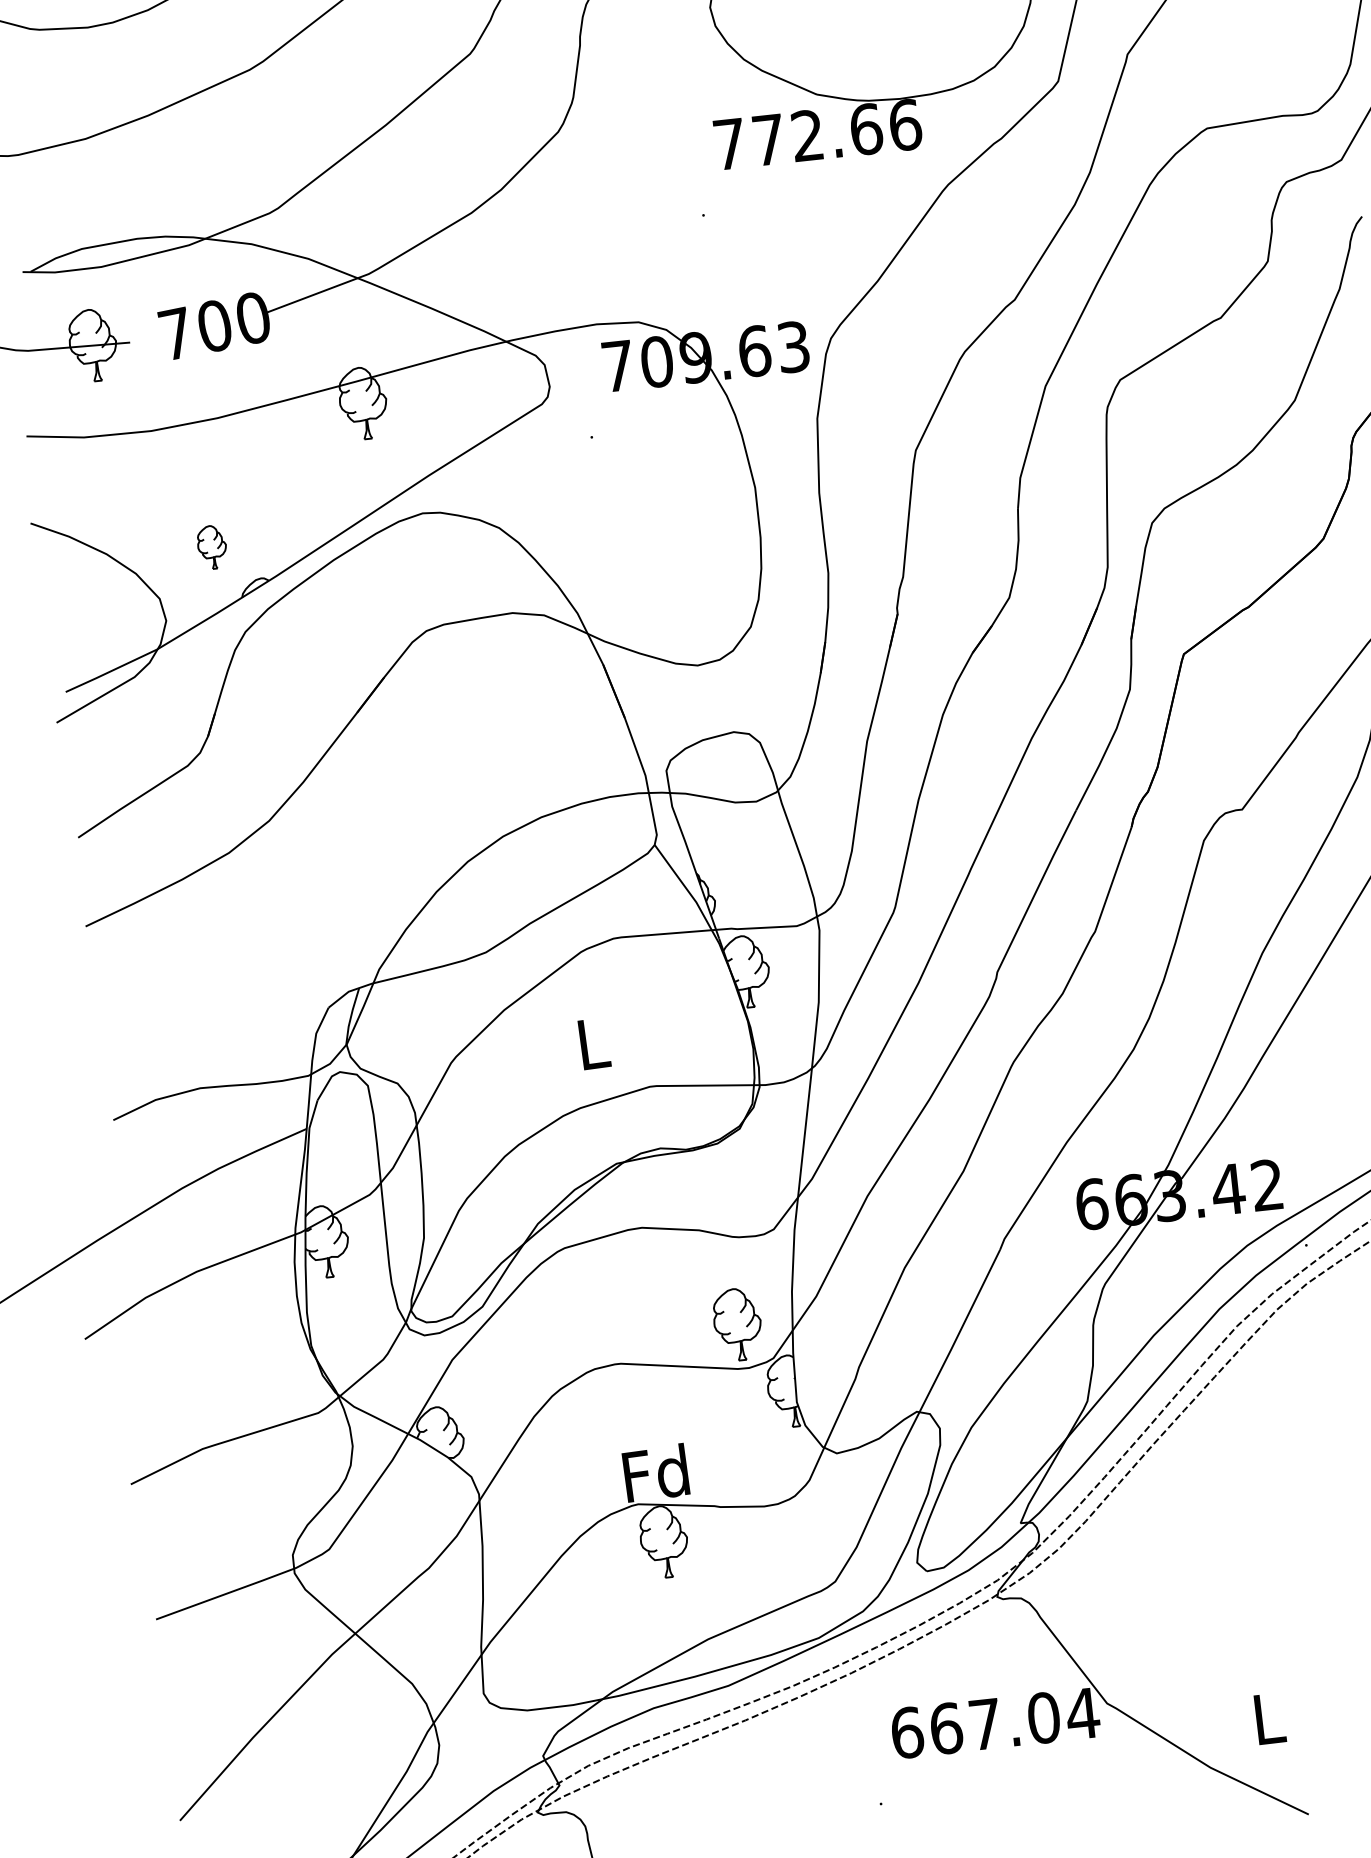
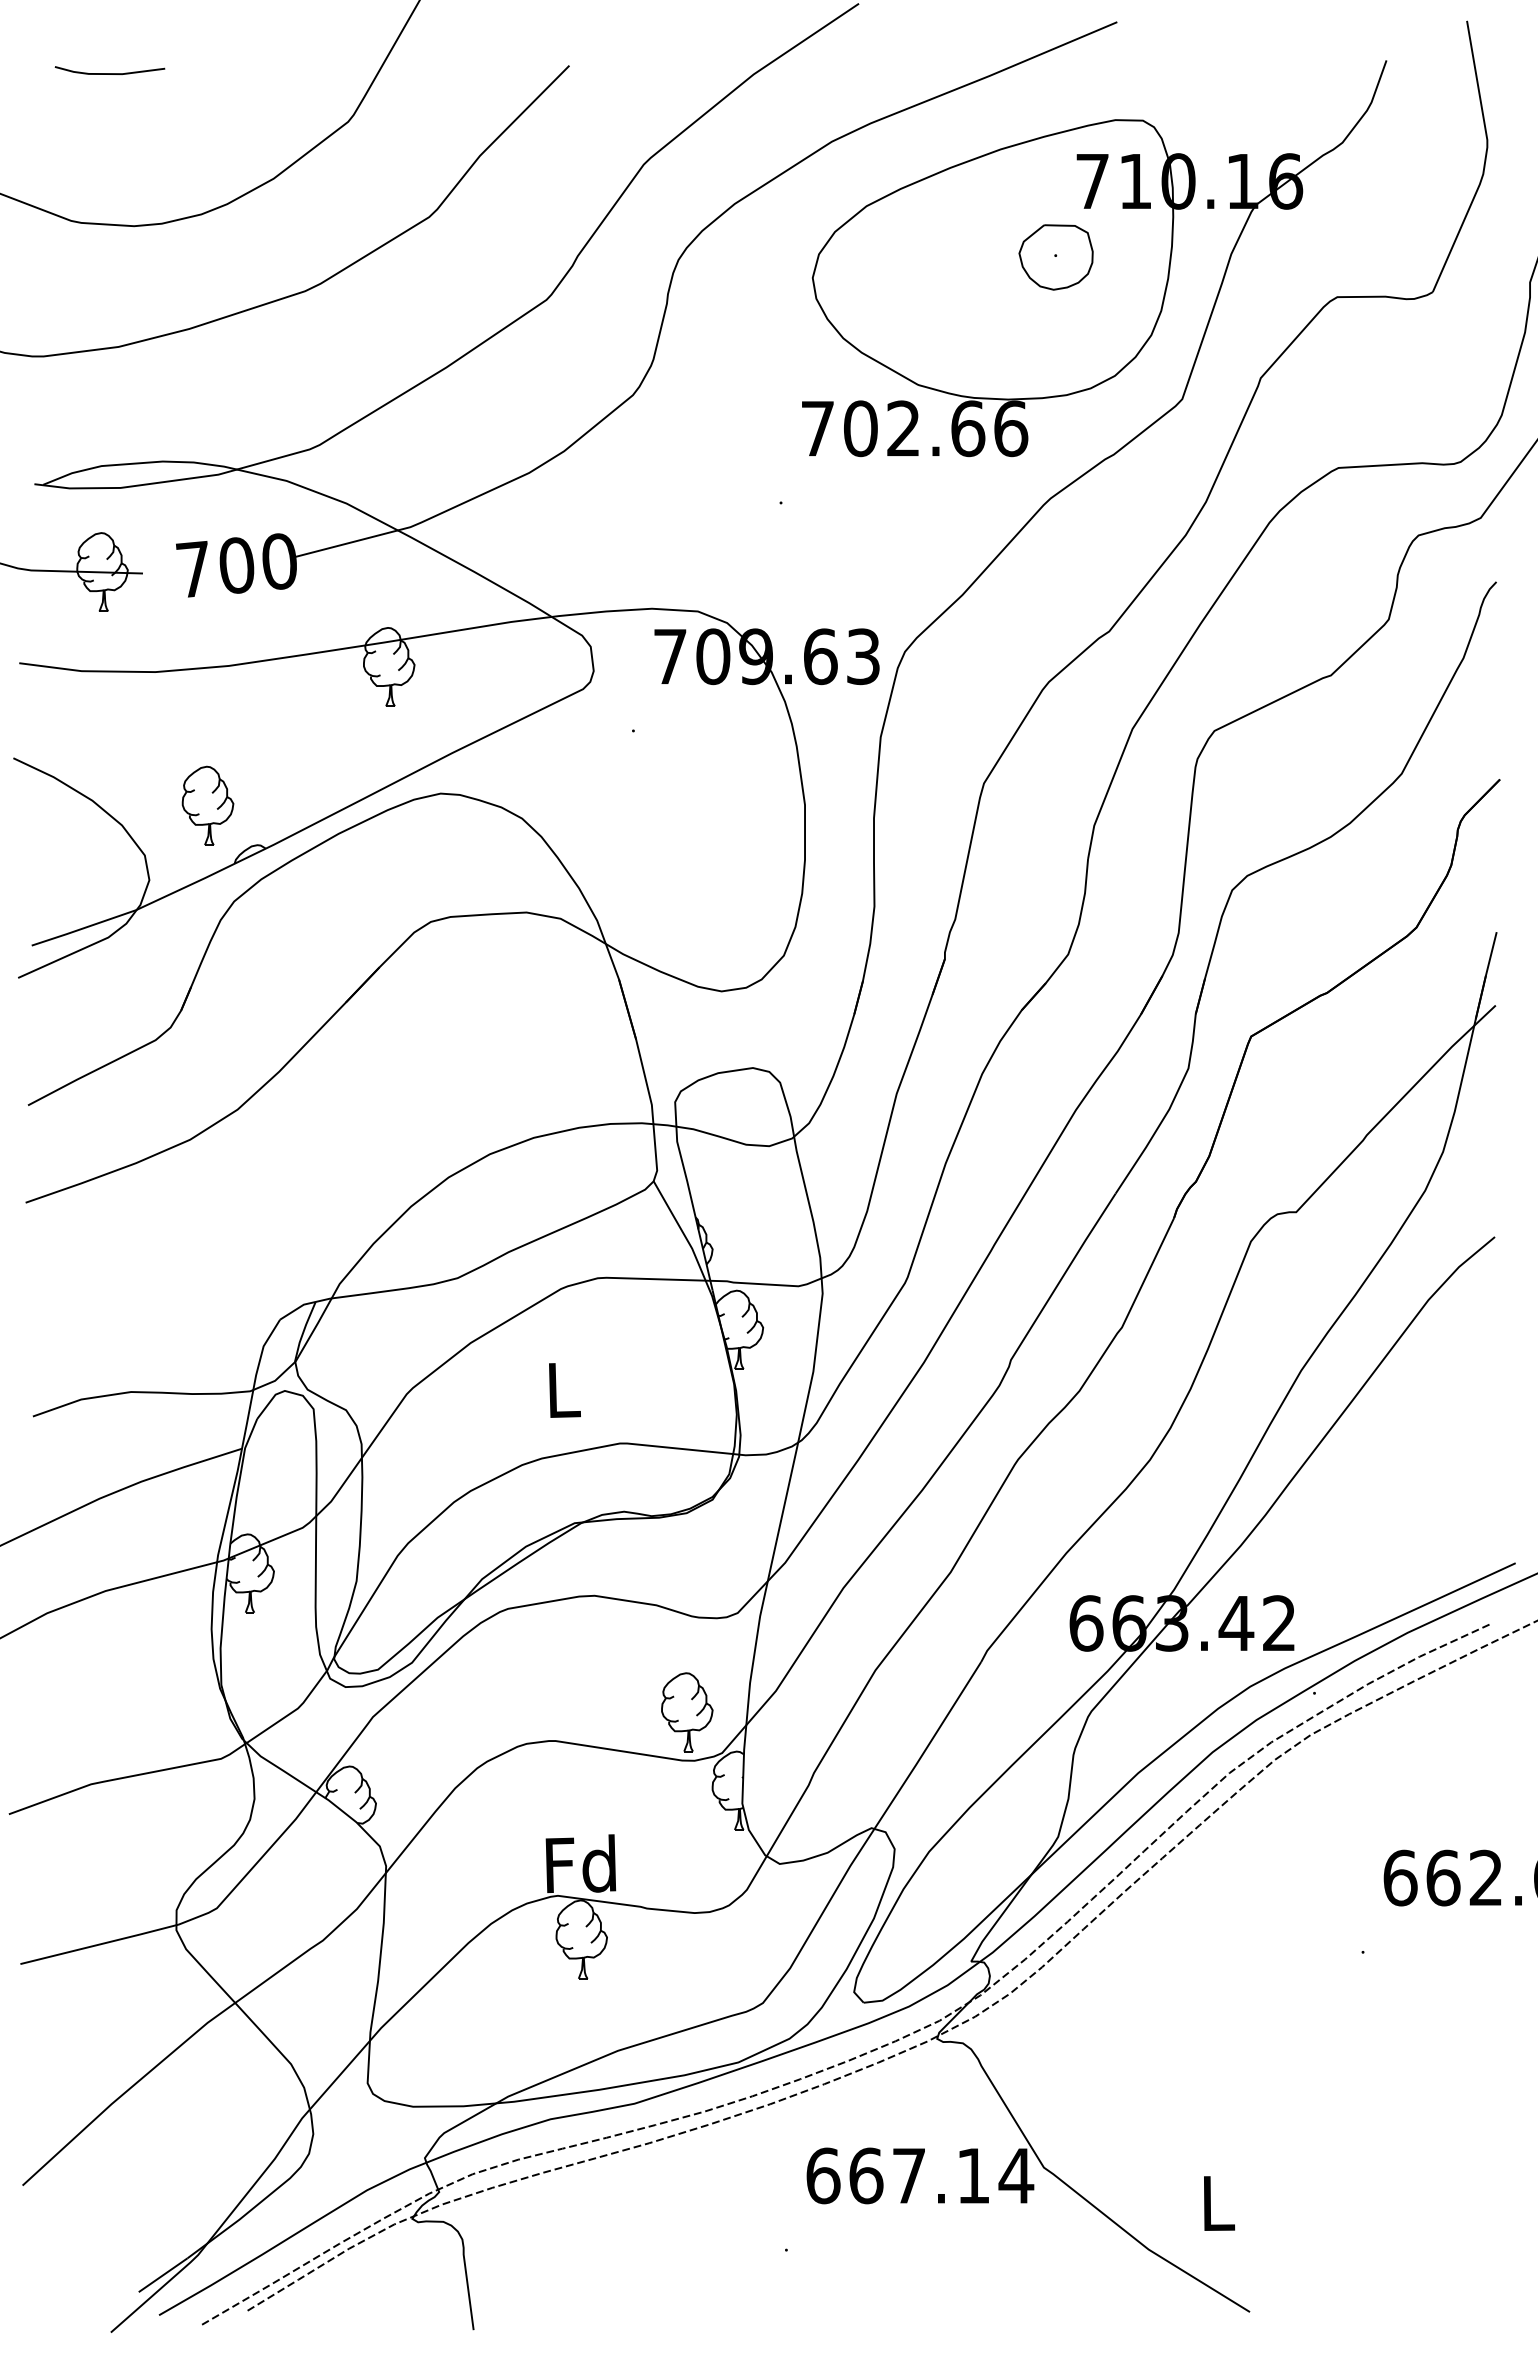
text: (768, 139) -> (860, 428), 772.66 -> 702.66
part: (211, 547) -> (207, 805), size x1.67
text: (1043, 1717) -> (973, 2175), 667.04 -> 667.14

